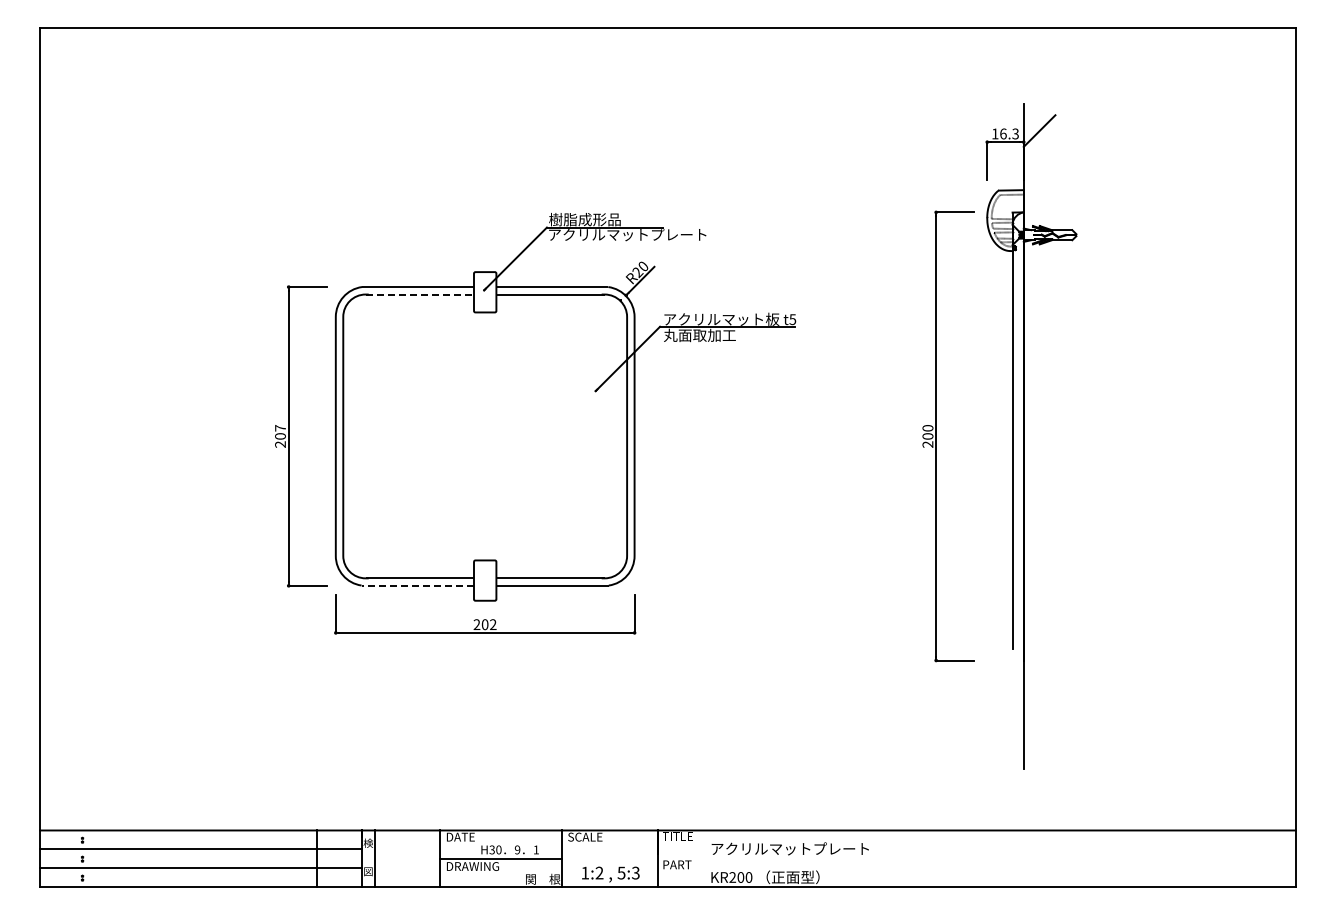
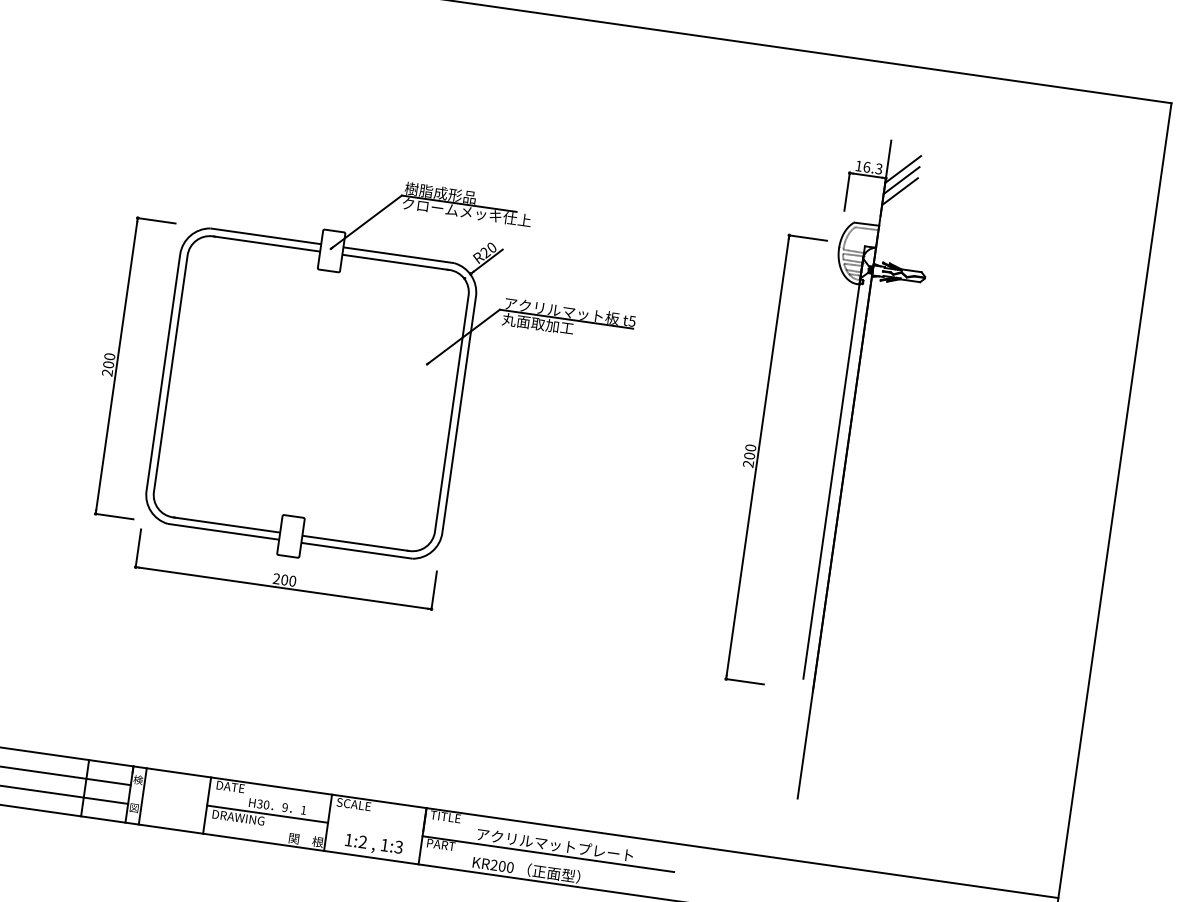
line: (1039, 142) -> (901, 180), added
line: (1039, 153) -> (899, 191), added
text: (627, 234) -> (480, 213), アクリルマットプレート -> クロームメッキ仕上
line: (420, 294) -> (267, 244), dashed -> solid
text: (280, 428) -> (109, 356), 207 -> 200
line: (417, 585) -> (223, 531), dashed -> solid
text: (493, 624) -> (293, 581), 202 -> 200
line: (784, 858) -> (548, 853), added
text: (621, 872) -> (384, 844), 5:3 -> 1:3

